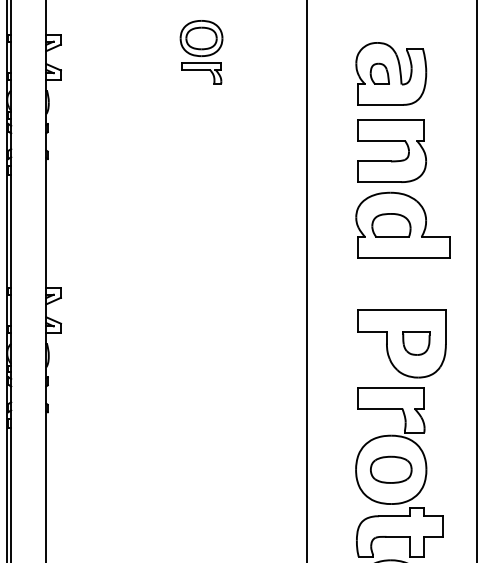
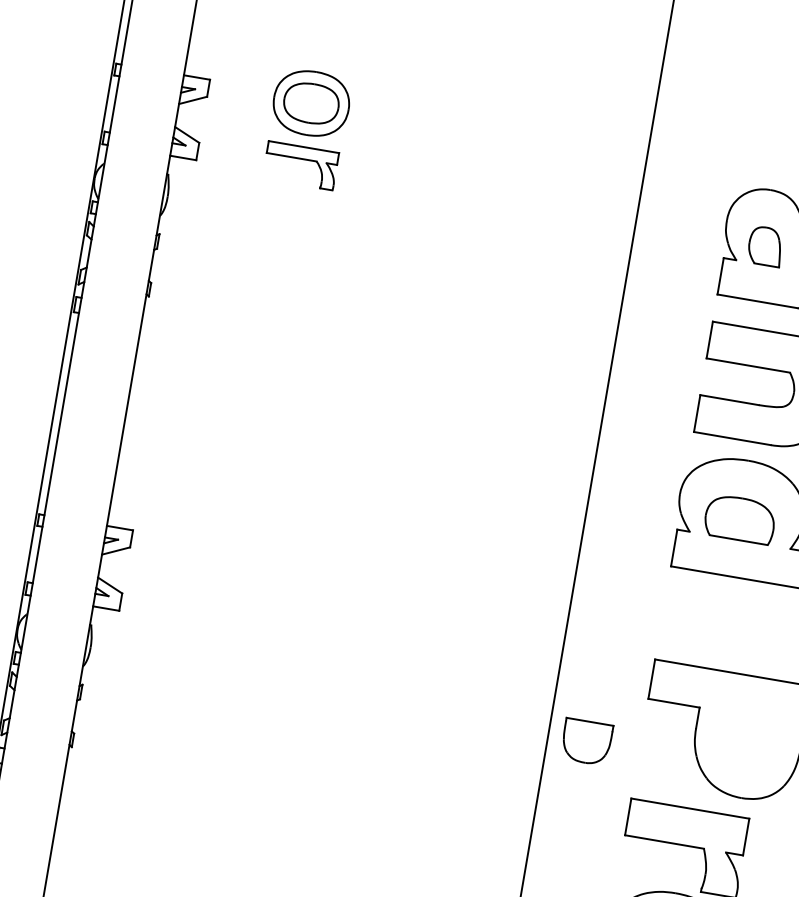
part: (201, 52) -> (307, 128), moved
part: (416, 343) -> (586, 742), moved

